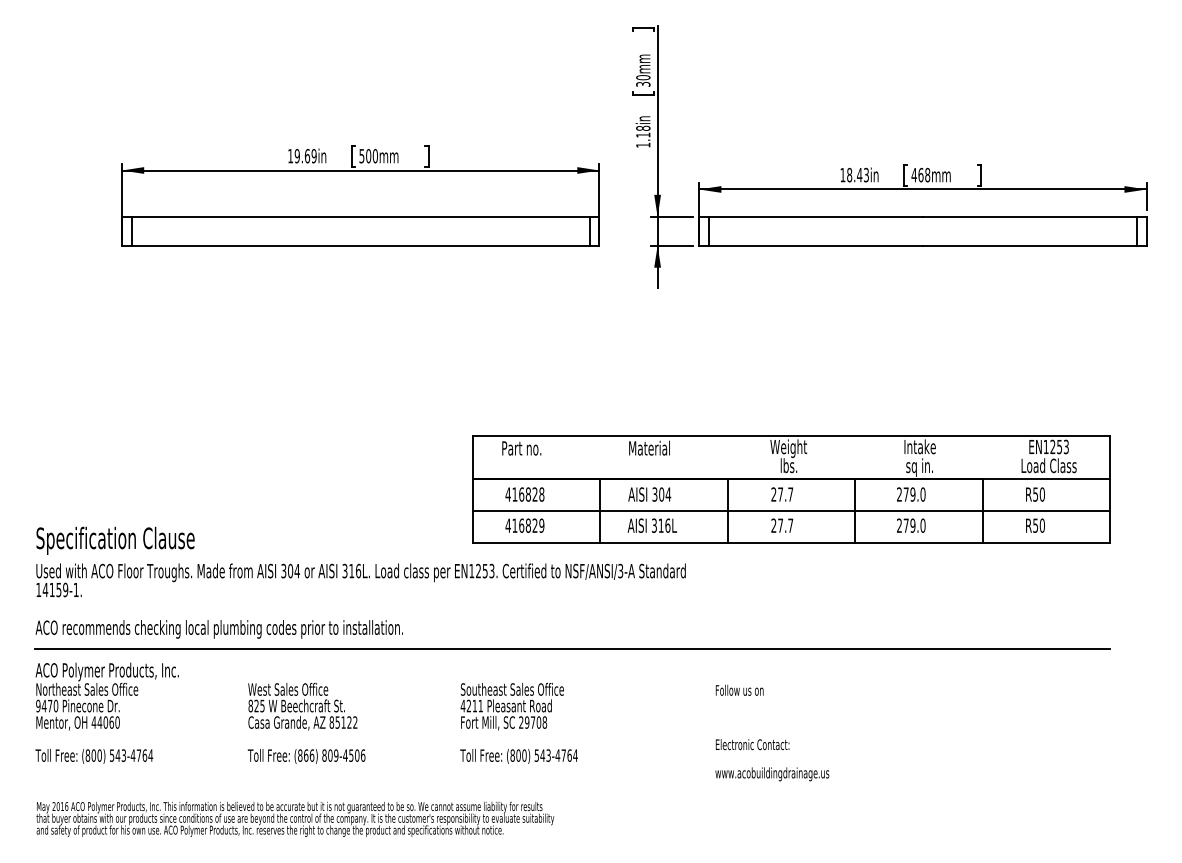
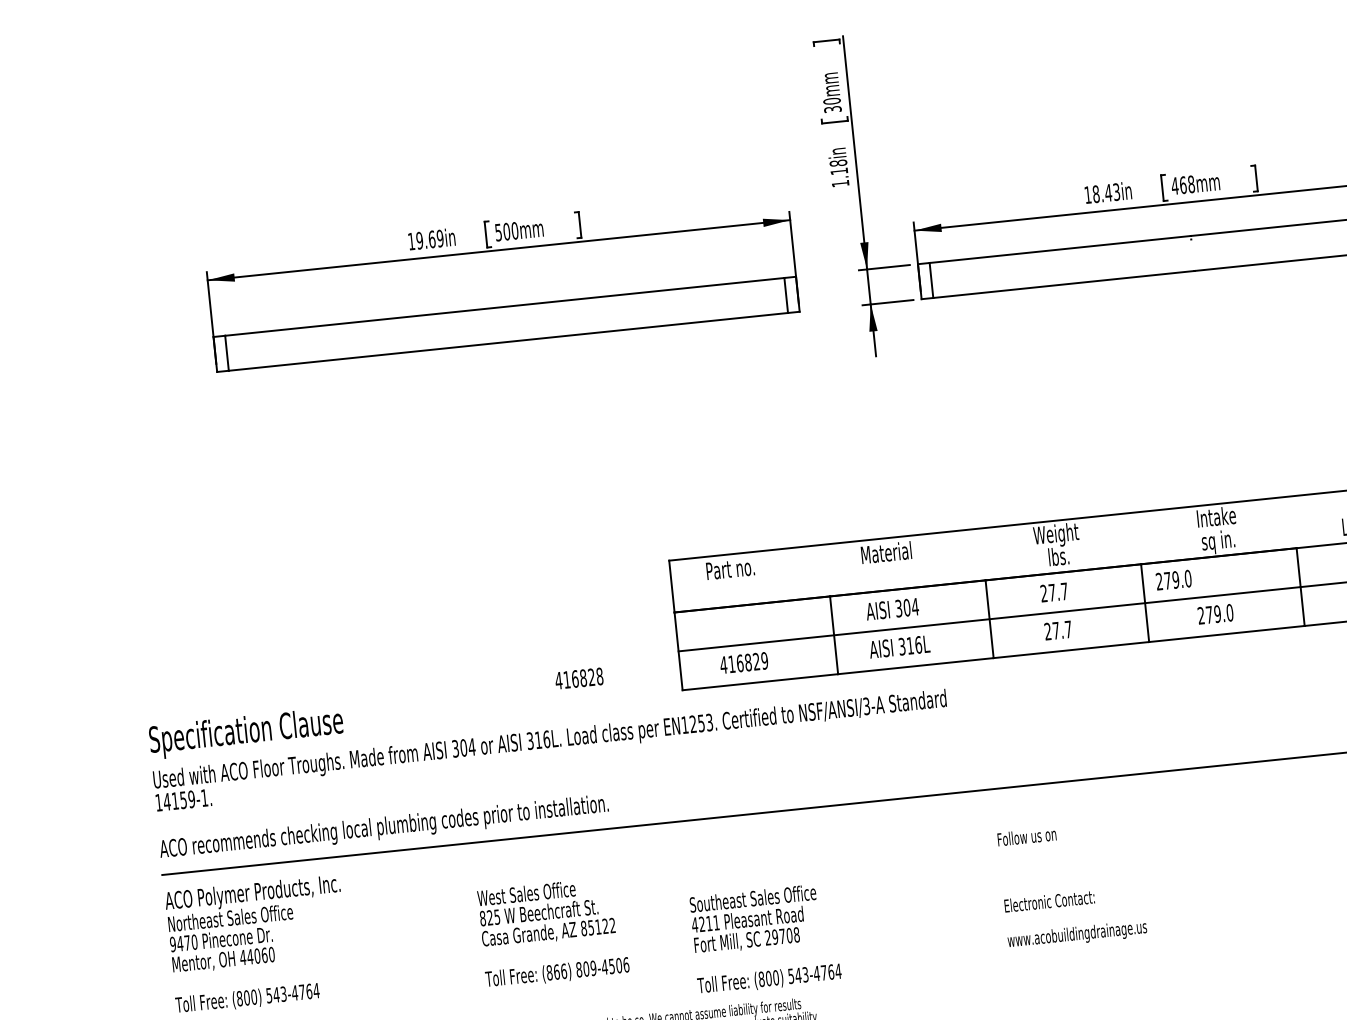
text: (524, 494) -> (578, 678), moved
text: (911, 494) -> (1174, 580), moved
text: (518, 722) -> (764, 938), moved
text: (306, 723) -> (553, 932), moved

